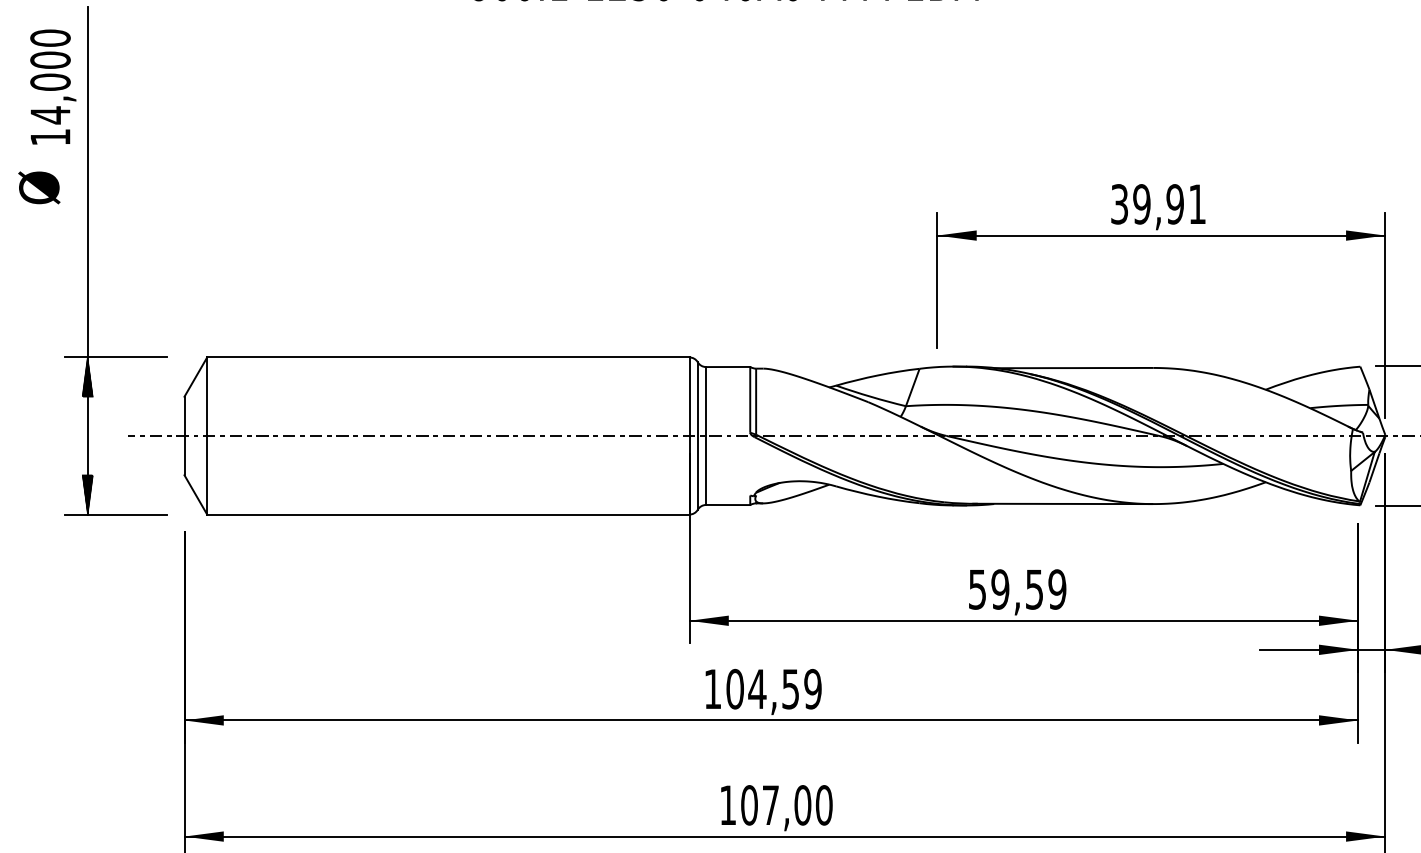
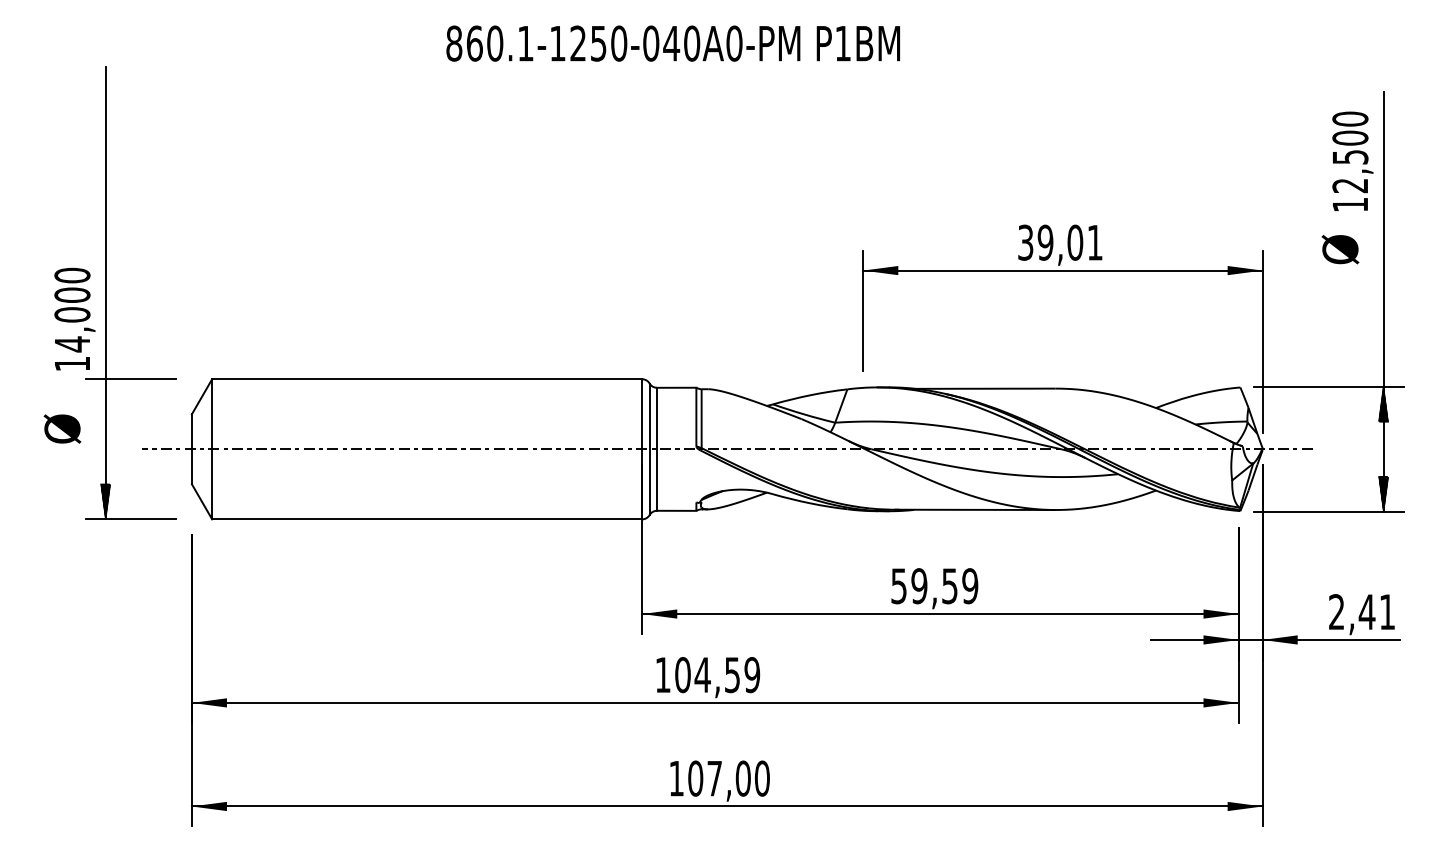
text: (52, 86) -> (74, 318), moved
text: (39, 187) -> (62, 428), moved
text: (1175, 204) -> (1075, 242), 39,91 -> 39,01
hatch: (87, 376) -> (105, 396), removed

